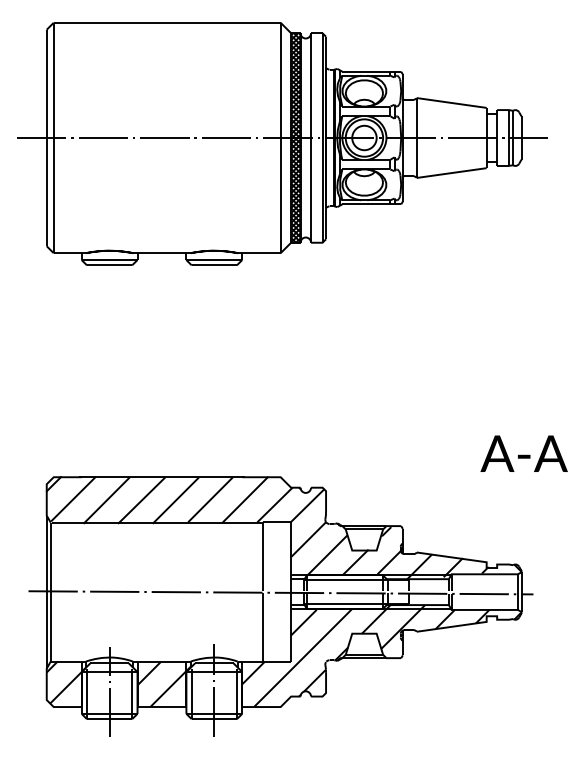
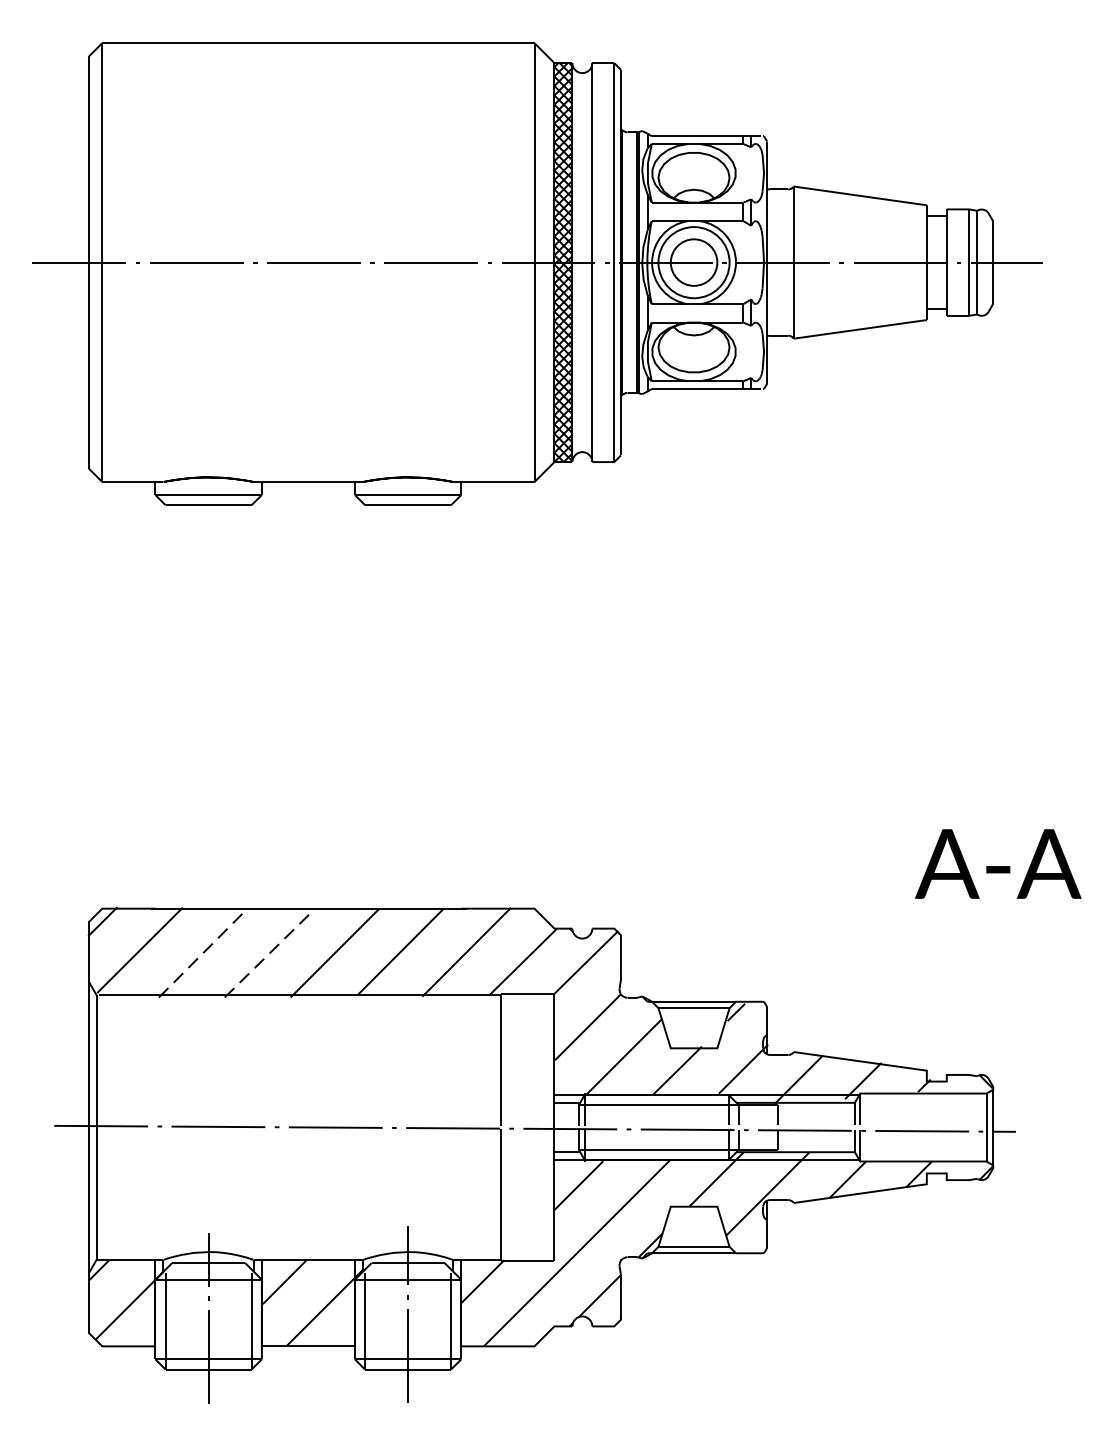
line: (106, 500) -> (202, 953), solid -> dashed
line: (142, 500) -> (271, 953), solid -> dashed

